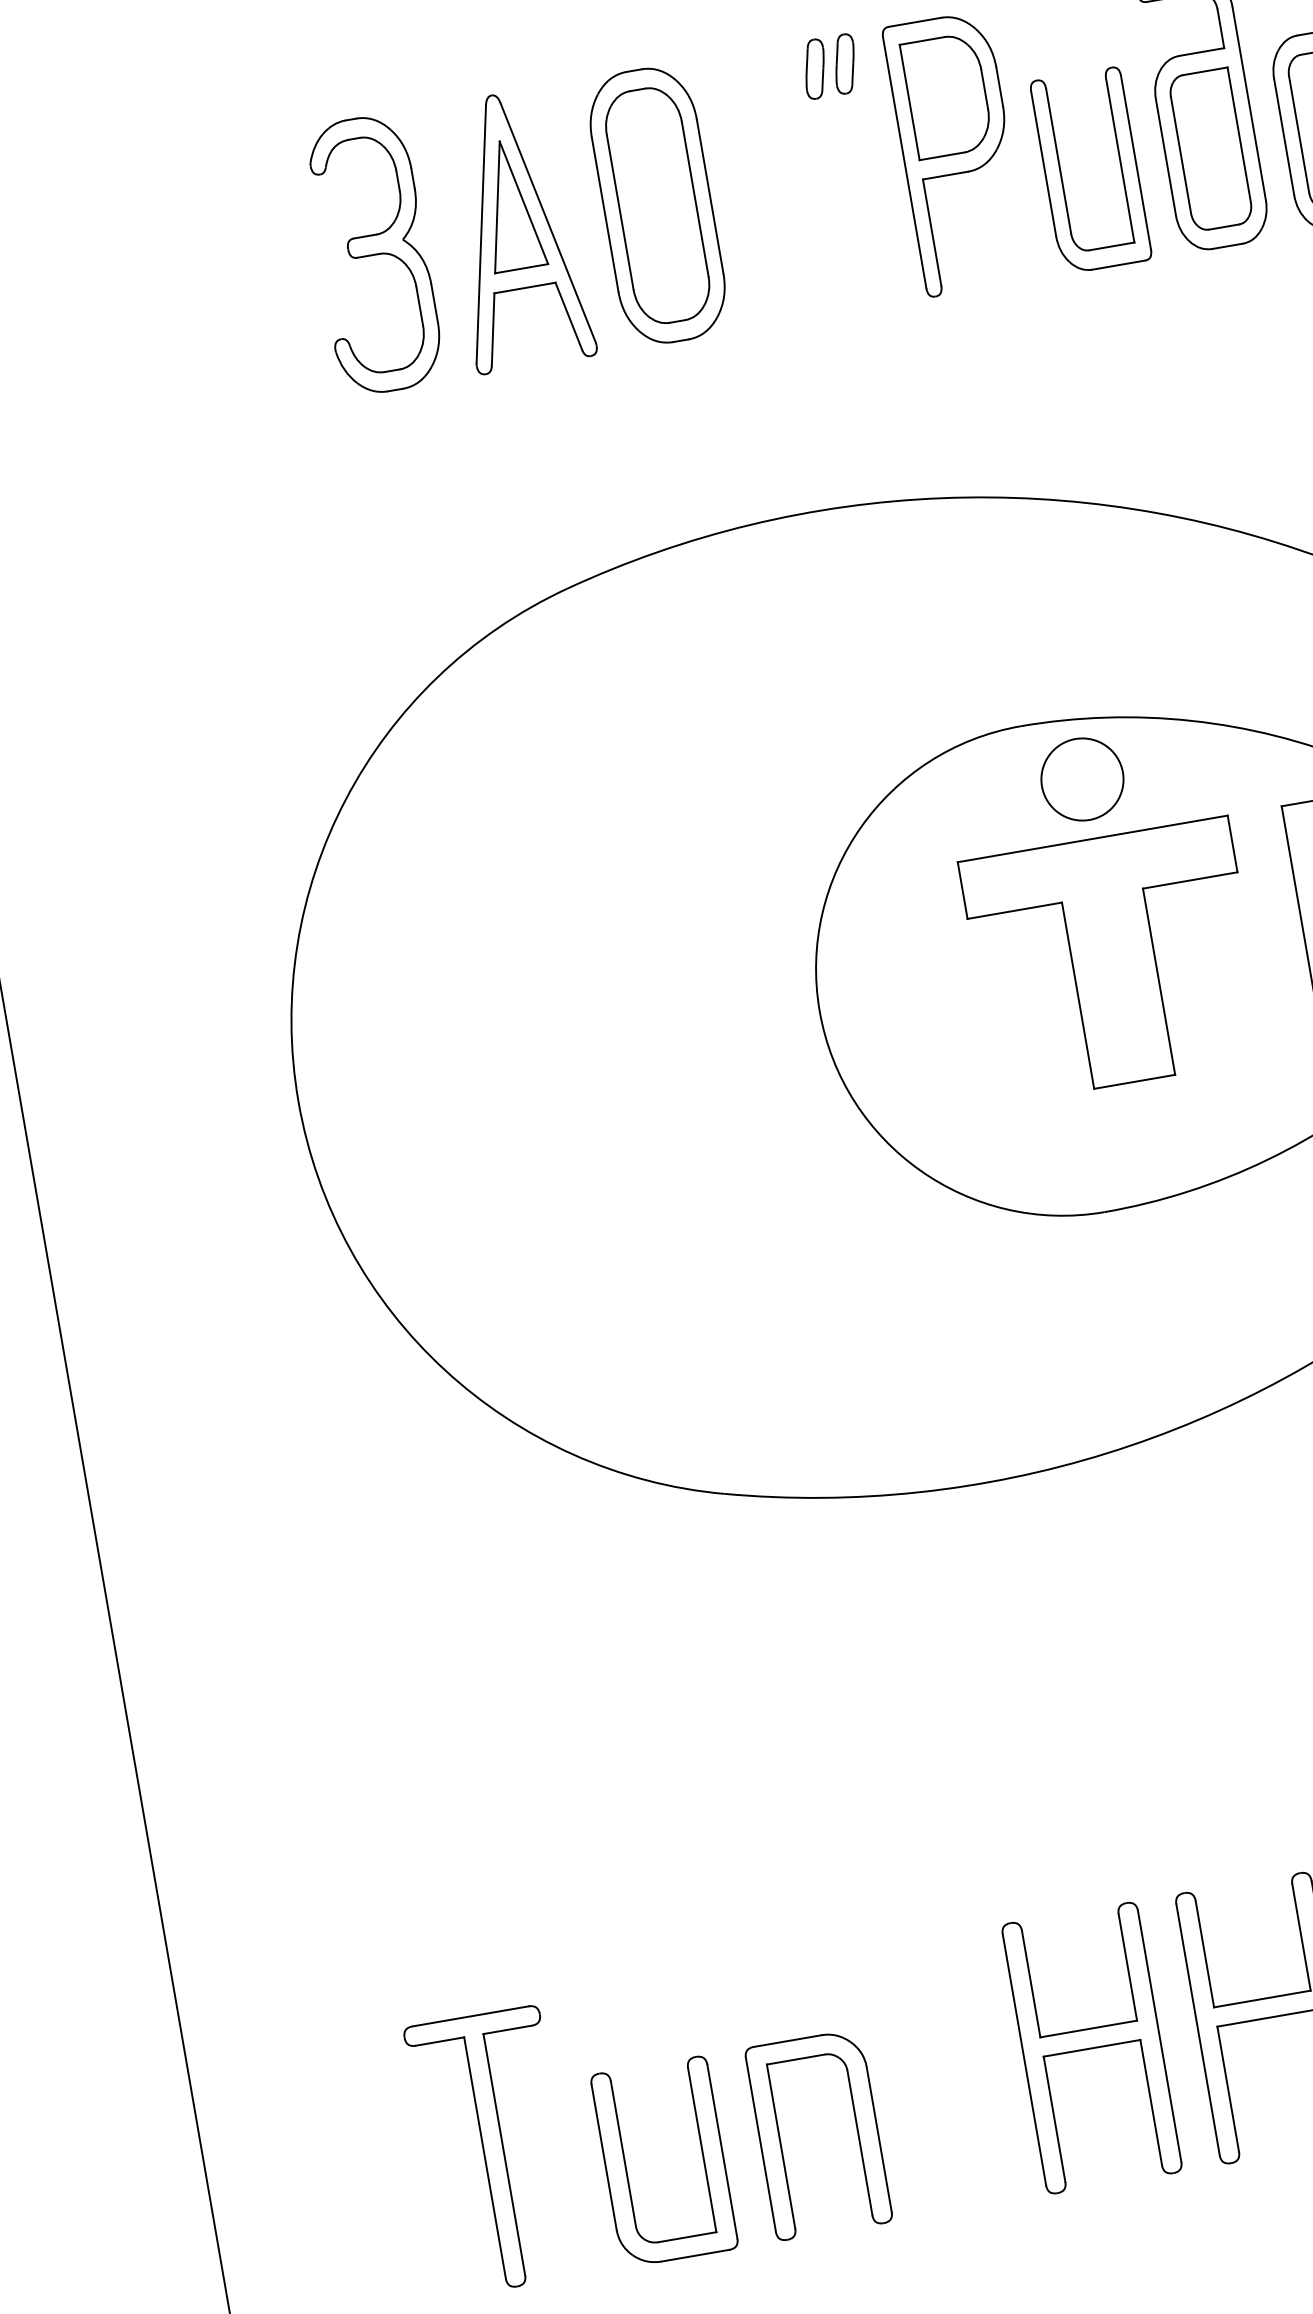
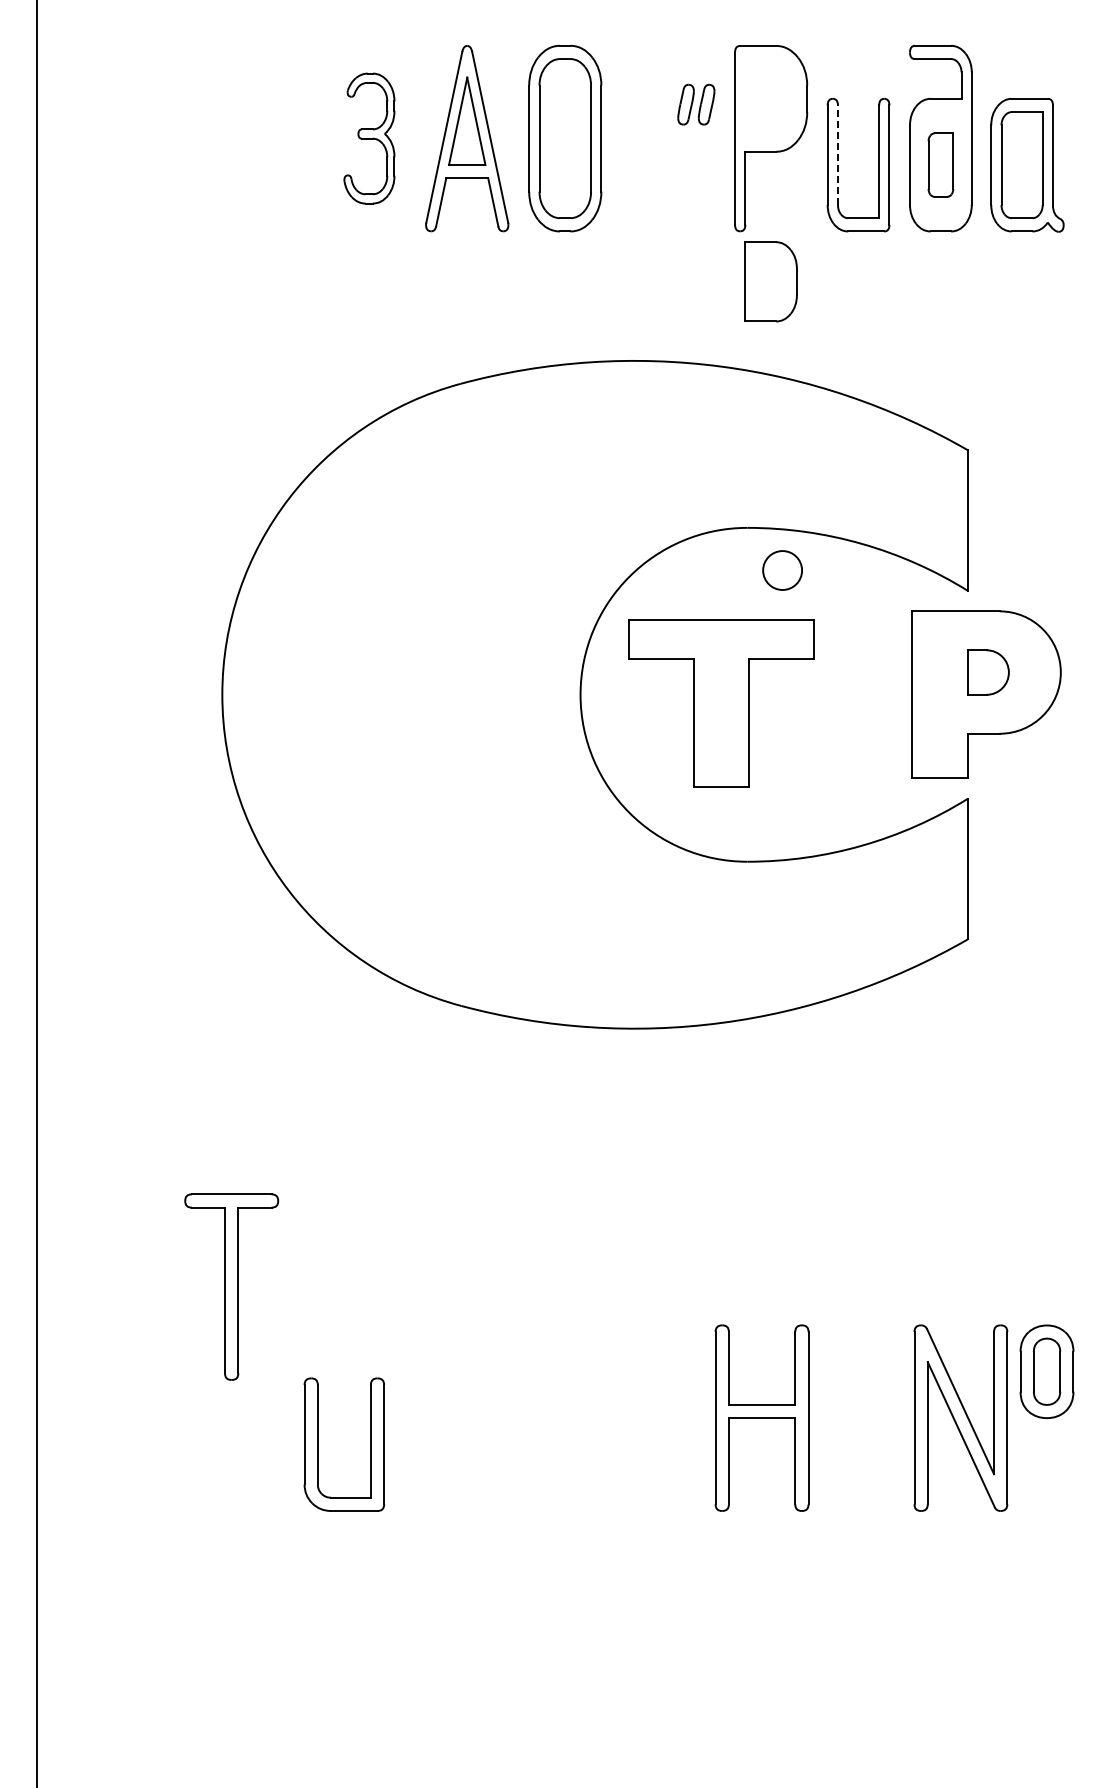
part: (830, 66) -> (696, 104), moved
part: (946, 95) -> (770, 281), moved
part: (1210, 149) -> (940, 164), size x0.6
line: (1058, 161) -> (837, 155), solid -> dashed
part: (372, 254) -> (369, 138), size x0.7
circle: (1082, 779) -> (782, 570), size x0.7
part: (1113, 959) -> (721, 703), moved
part: (1091, 2047) -> (642, 1417), removed
part: (781, 2141) -> (424, 1444), removed
part: (493, 2150) -> (231, 1286), moved

